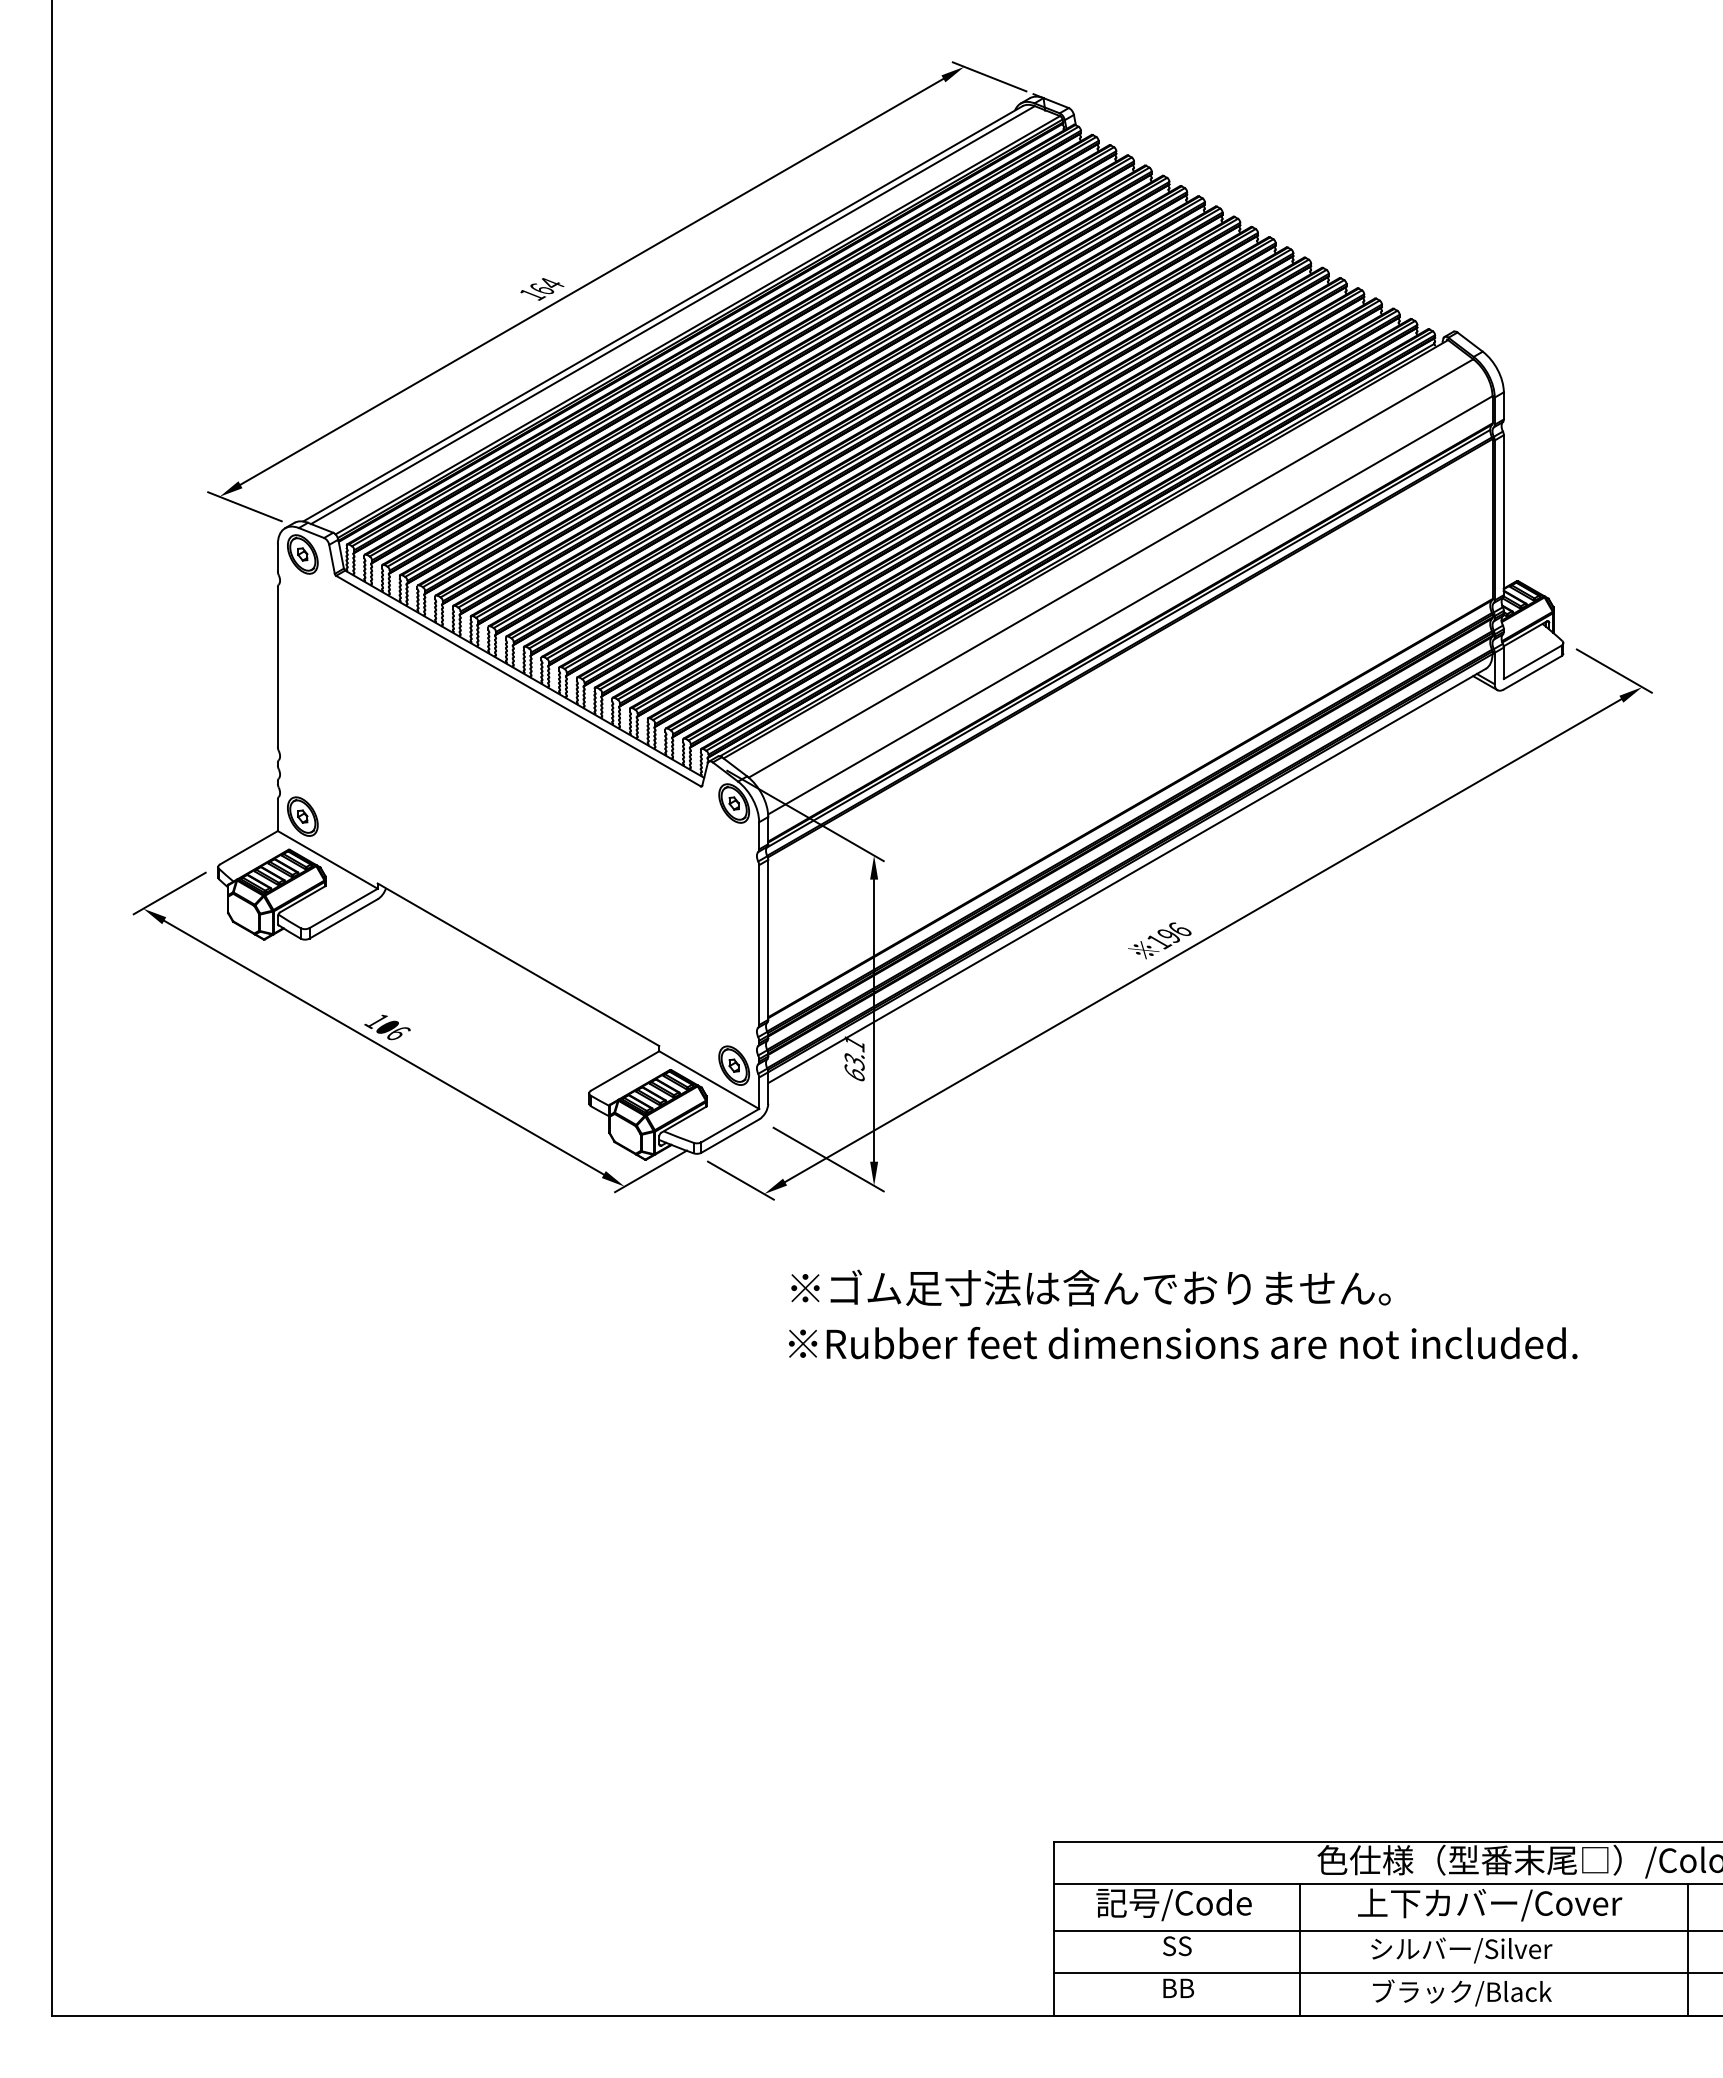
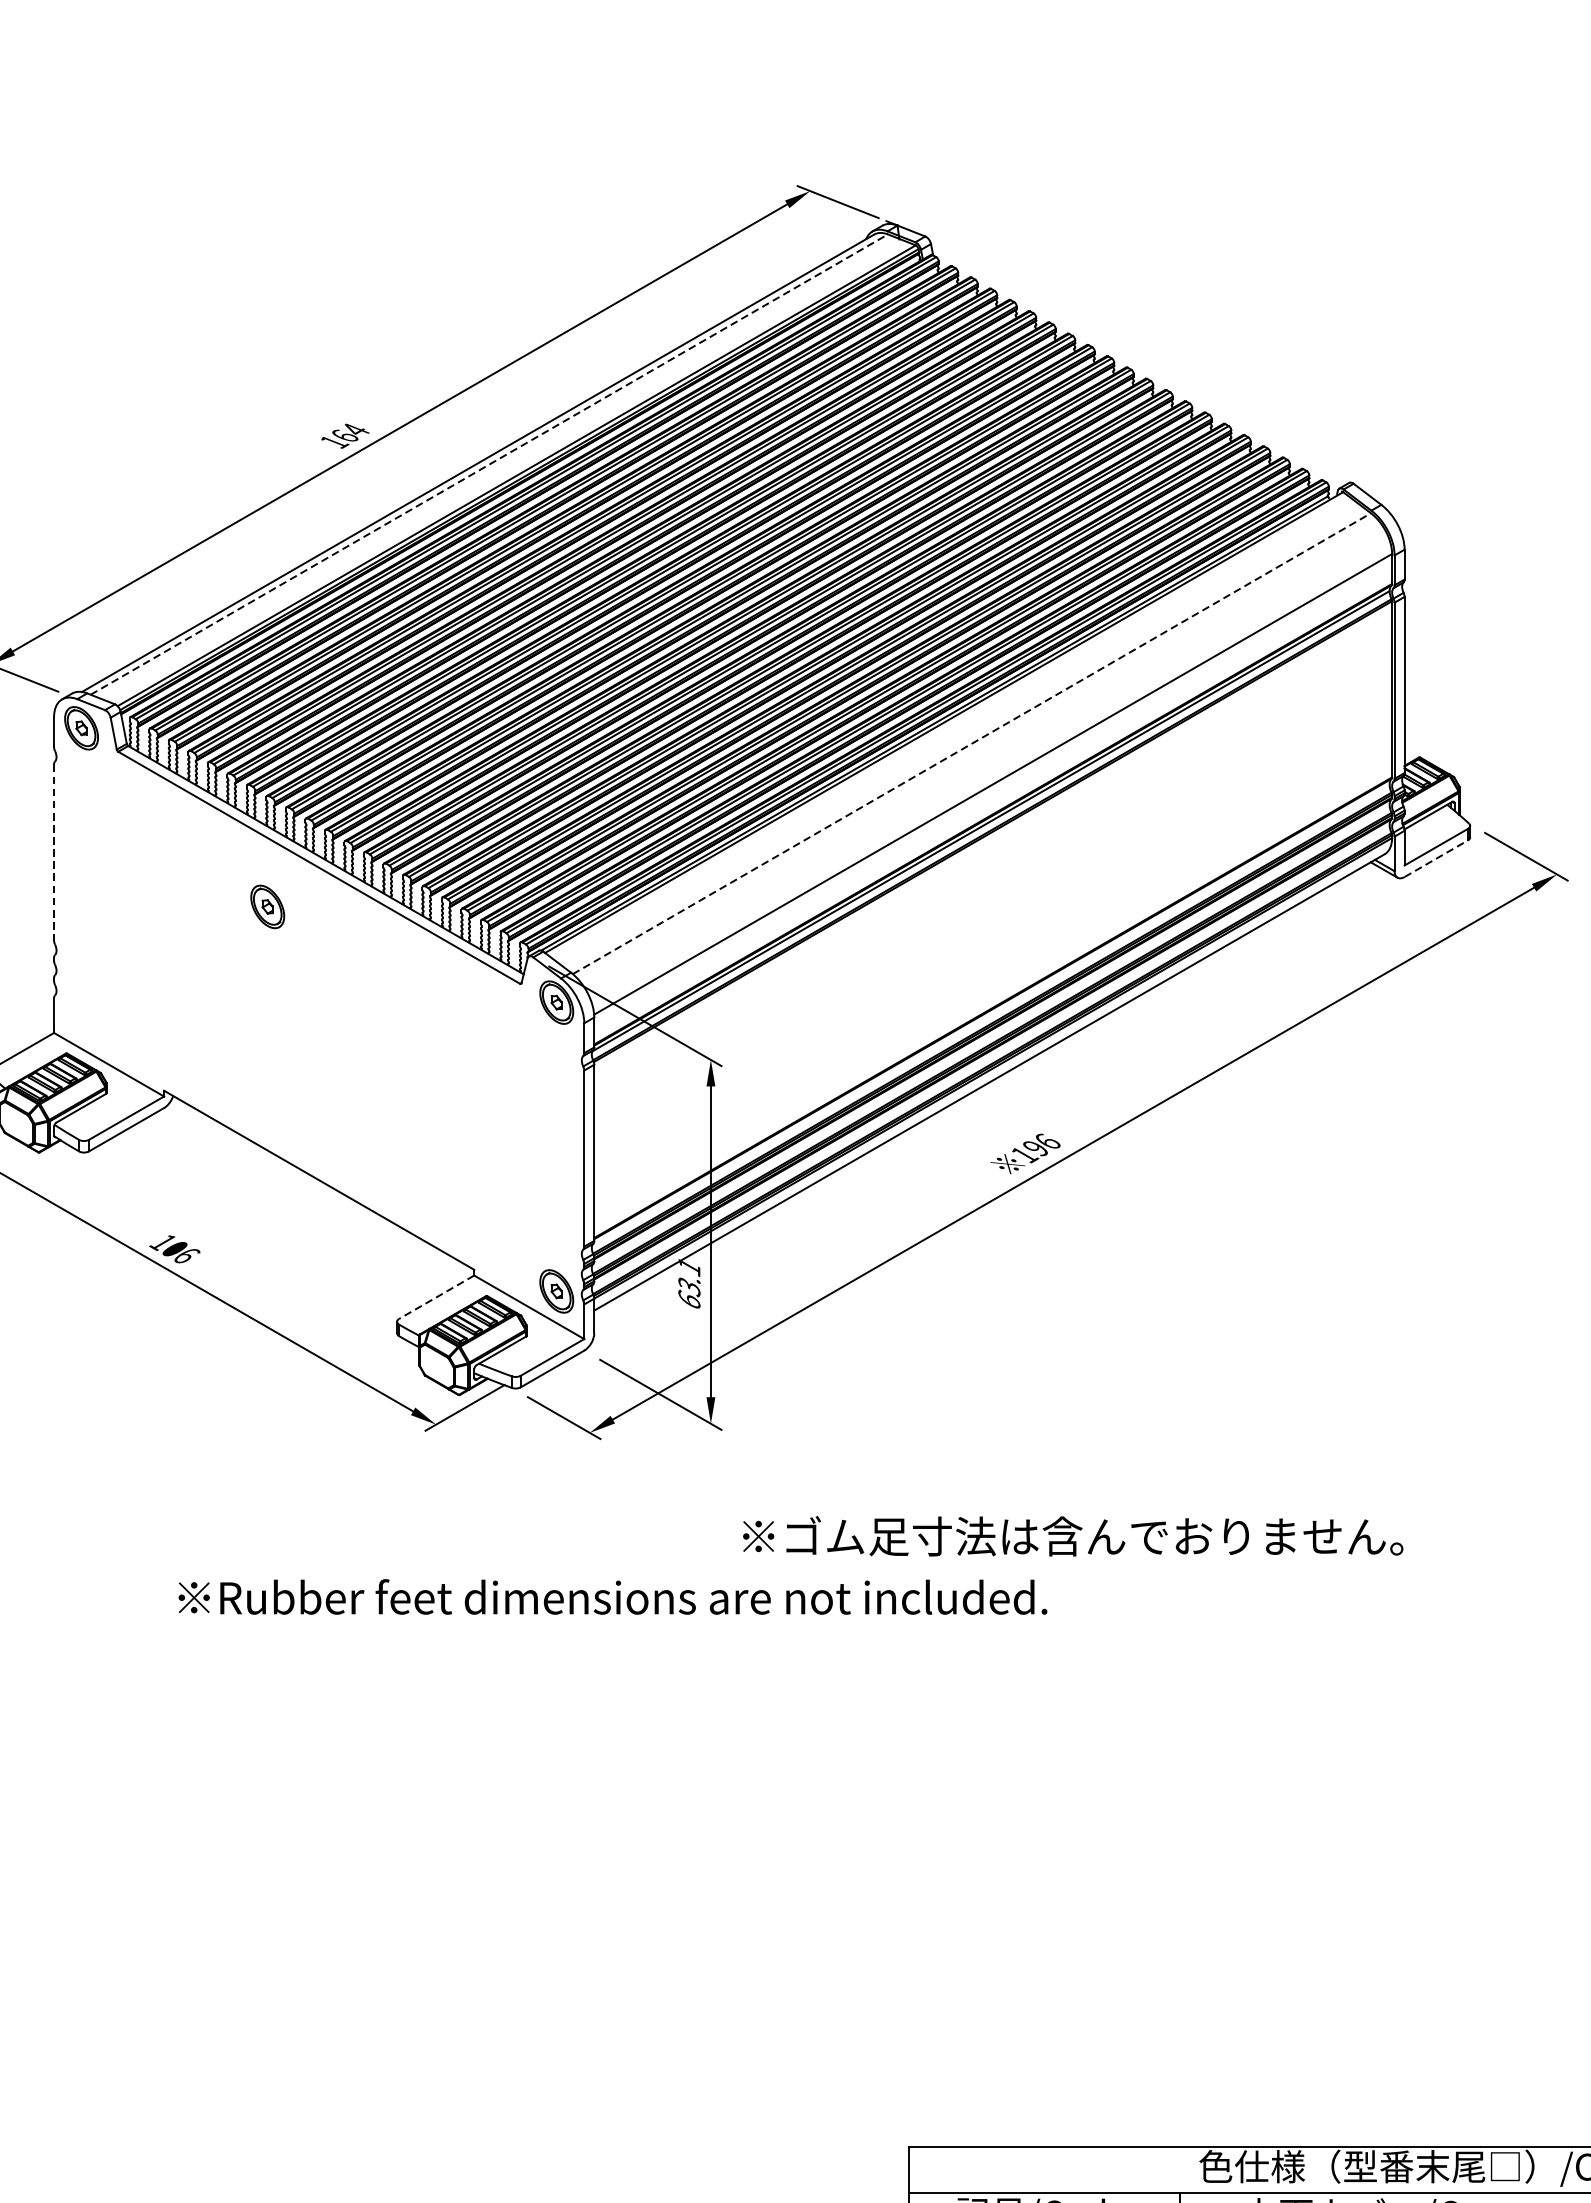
line: (672, 315) -> (488, 465), solid -> dashed
line: (1111, 568) -> (972, 743), solid -> dashed
line: (277, 667) -> (53, 852), solid -> dashed
line: (1533, 672) -> (1437, 858), solid -> dashed
part: (302, 816) -> (267, 906), moved
line: (624, 1071) -> (435, 1297), solid -> dashed
text: (1090, 1287) -> (1072, 1535), moved
text: (1183, 1342) -> (613, 1596), moved

